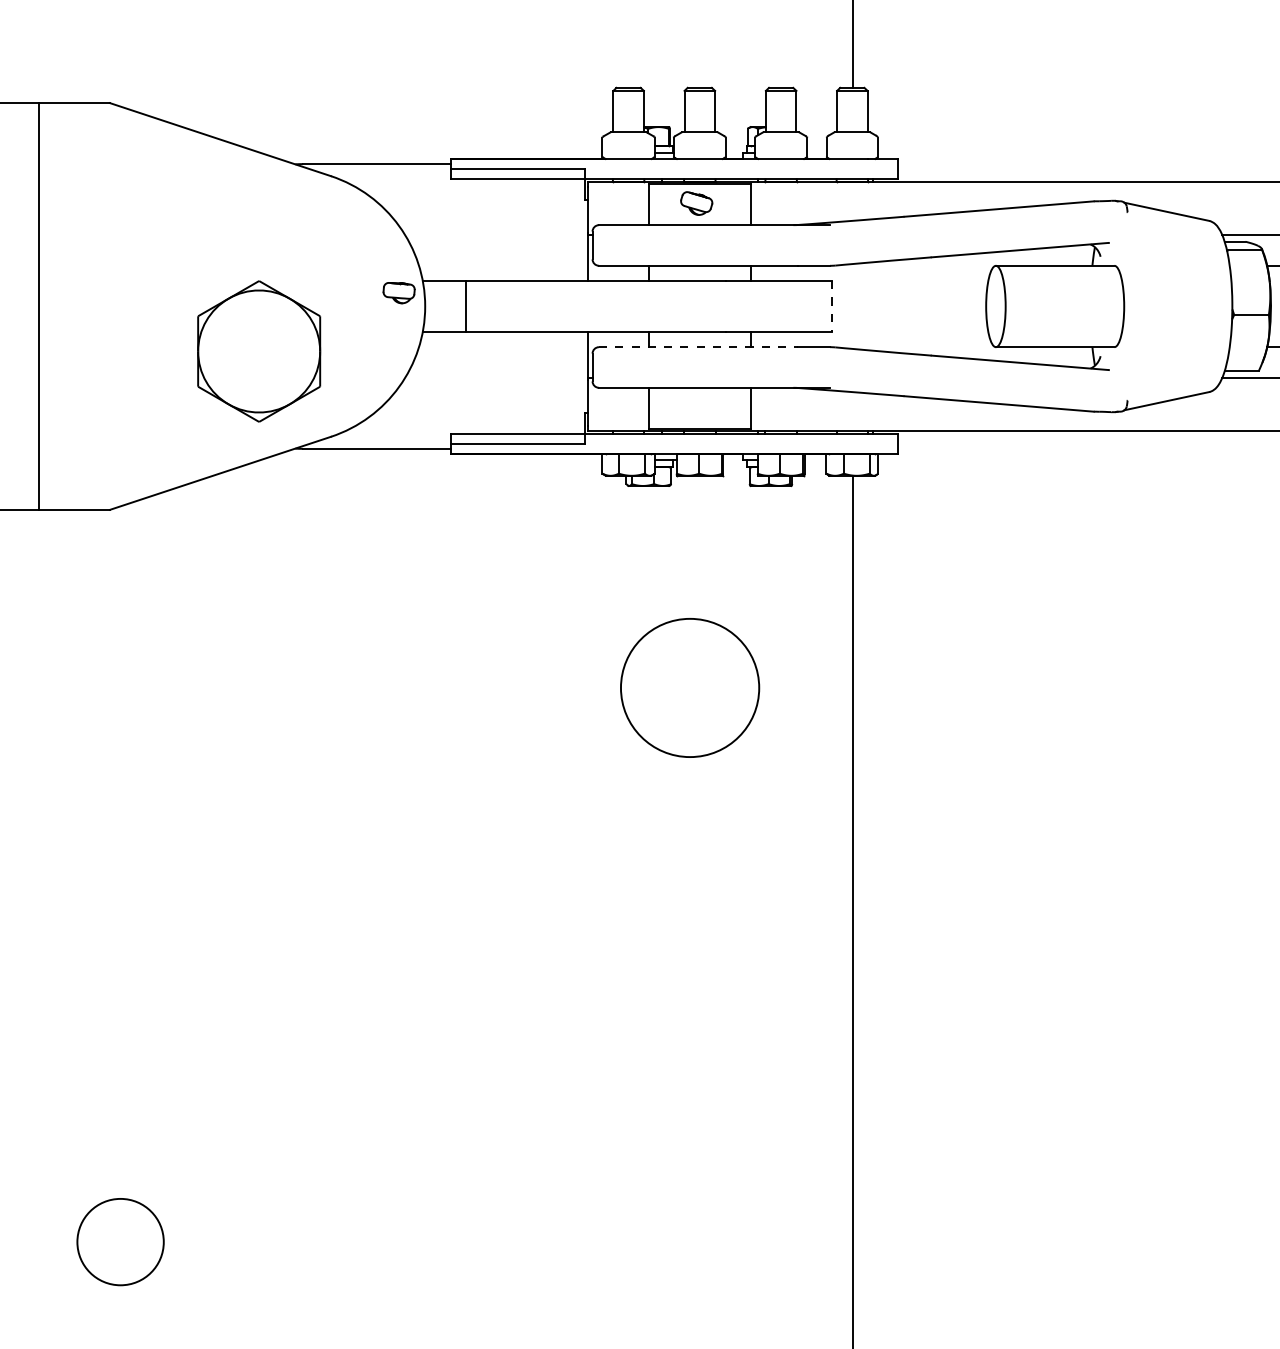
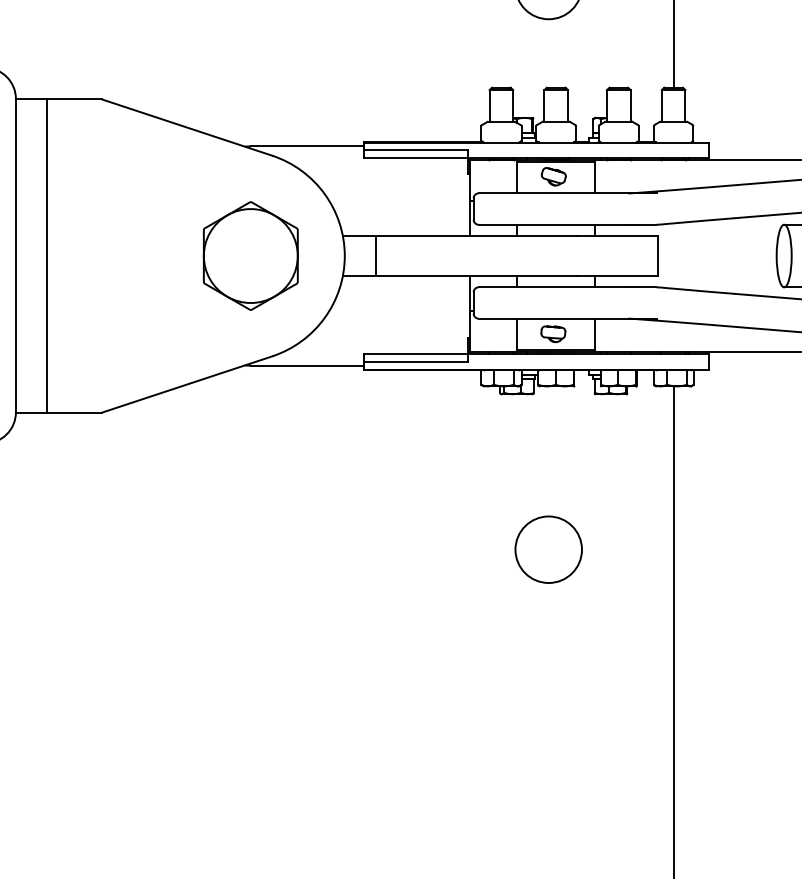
part: (398, 293) -> (552, 334), moved
line: (831, 307) -> (657, 256), dashed -> solid
line: (698, 347) -> (555, 287), dashed -> solid
part: (259, 351) -> (251, 256), moved
circle: (689, 687) -> (548, 549), size x0.62

